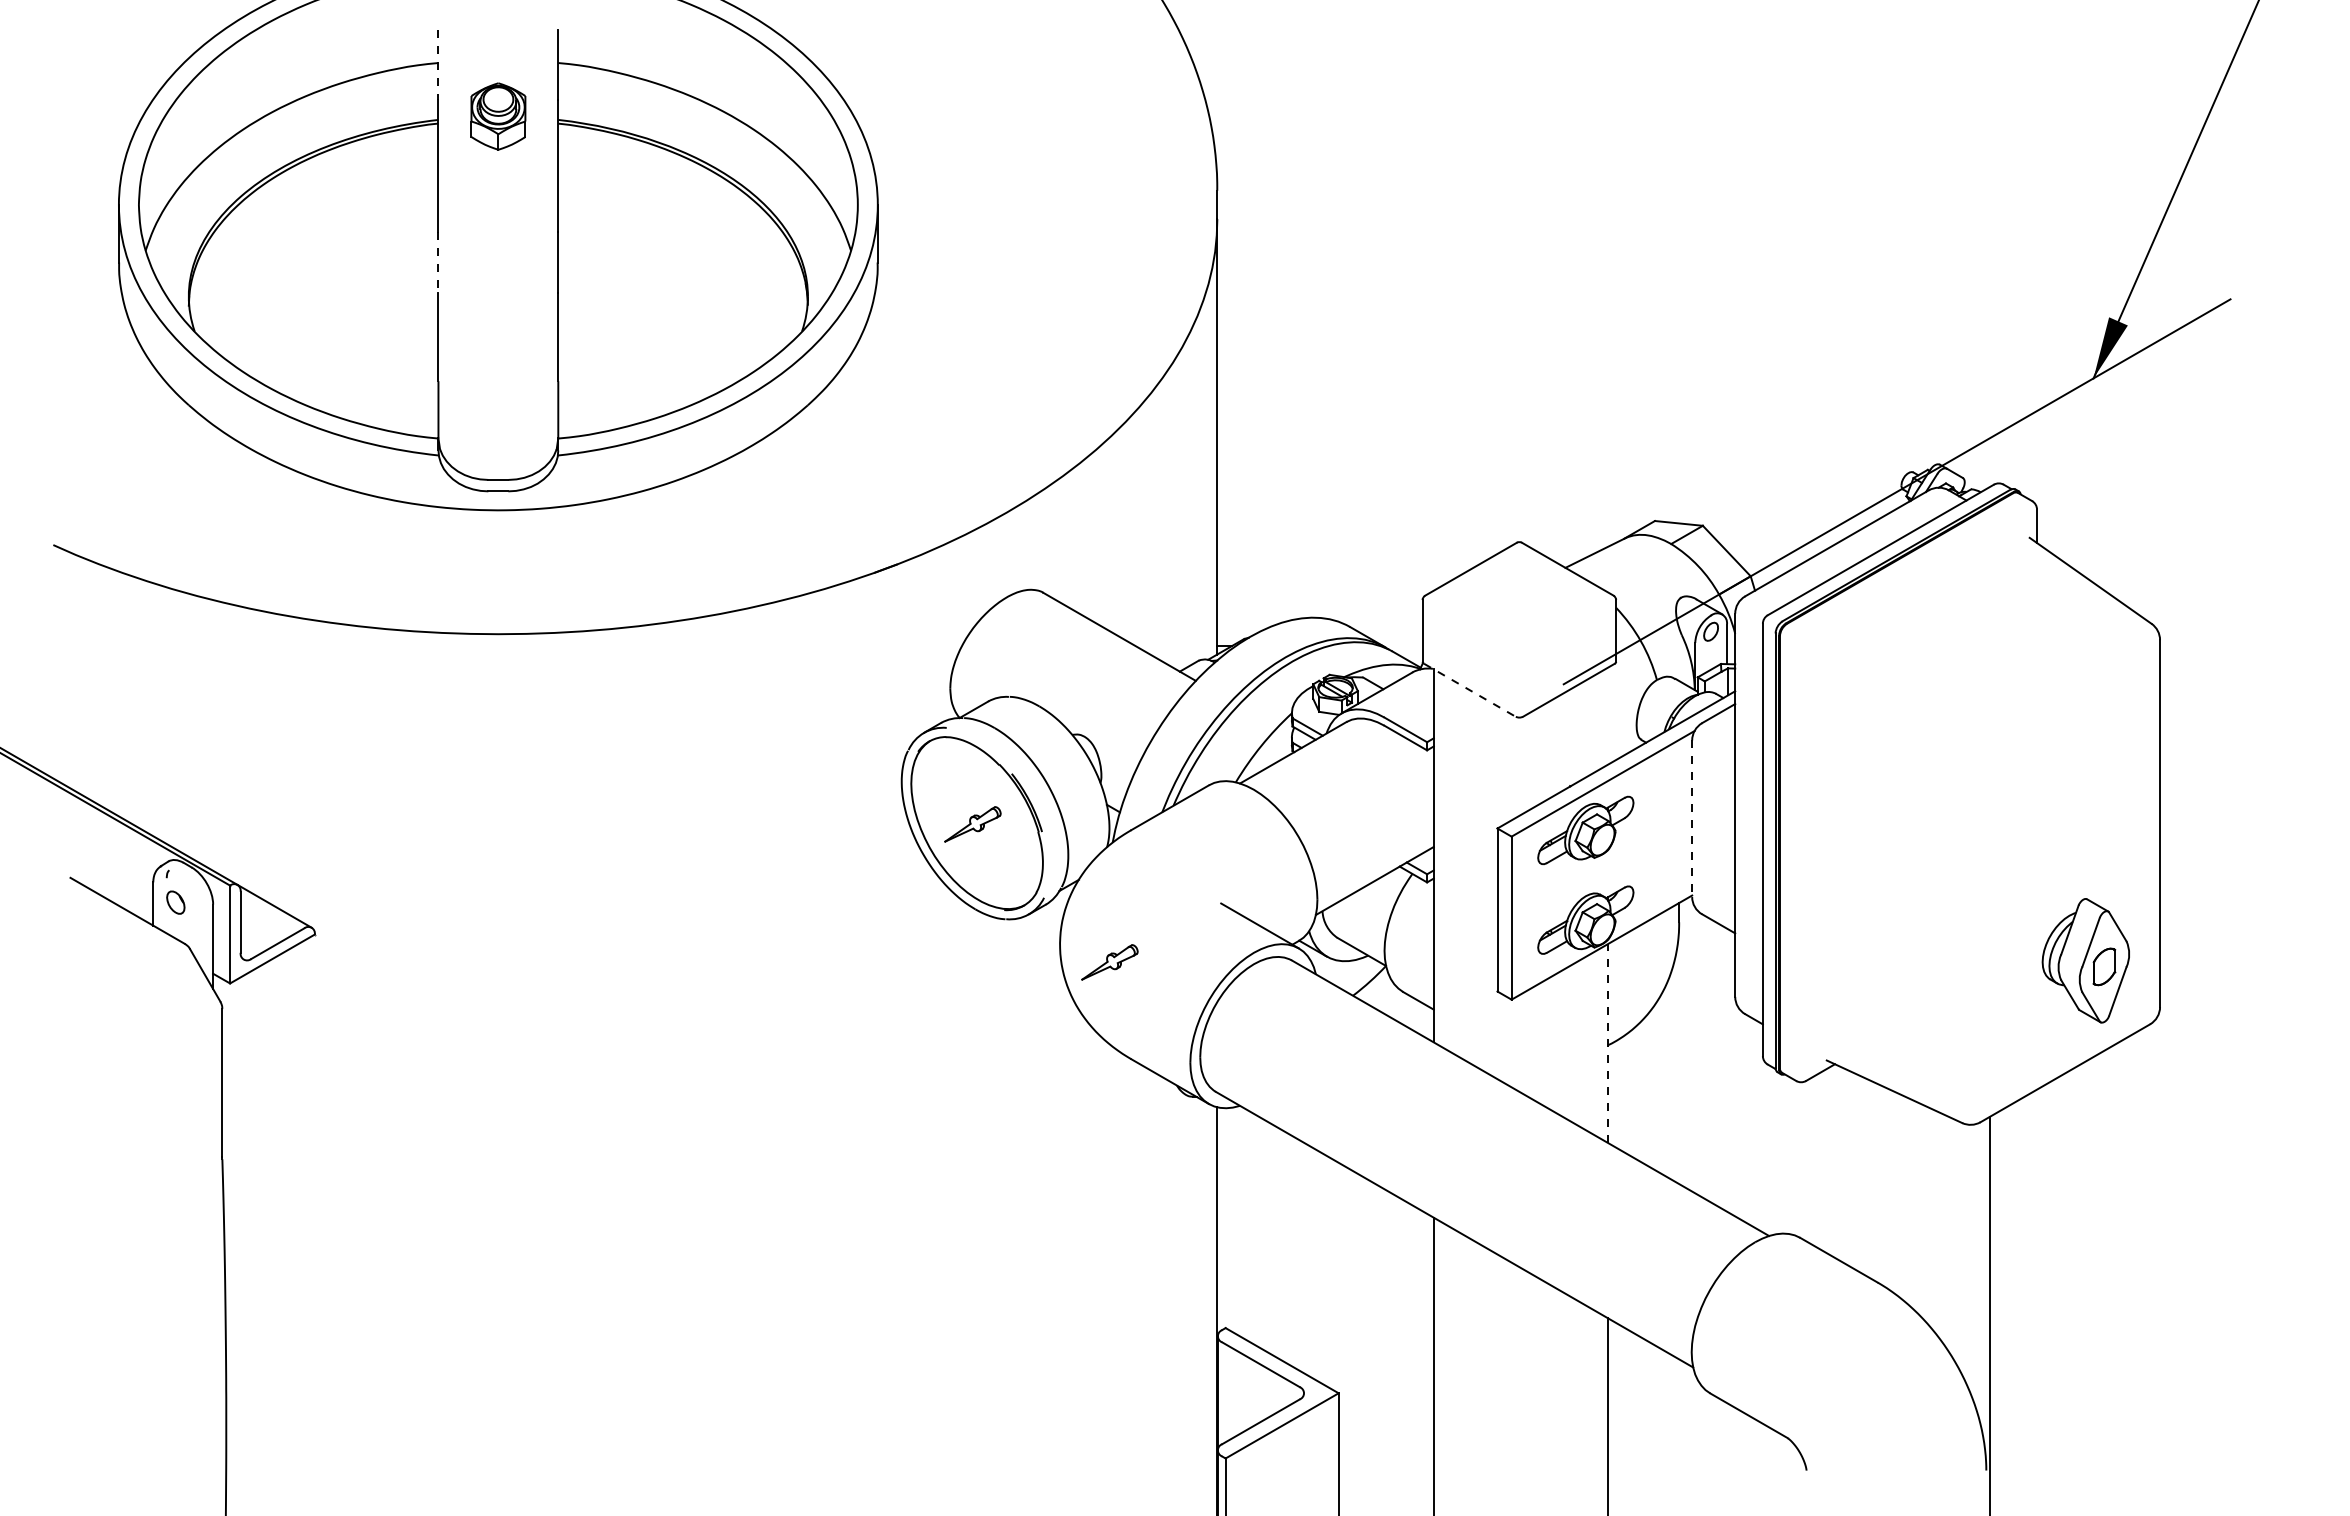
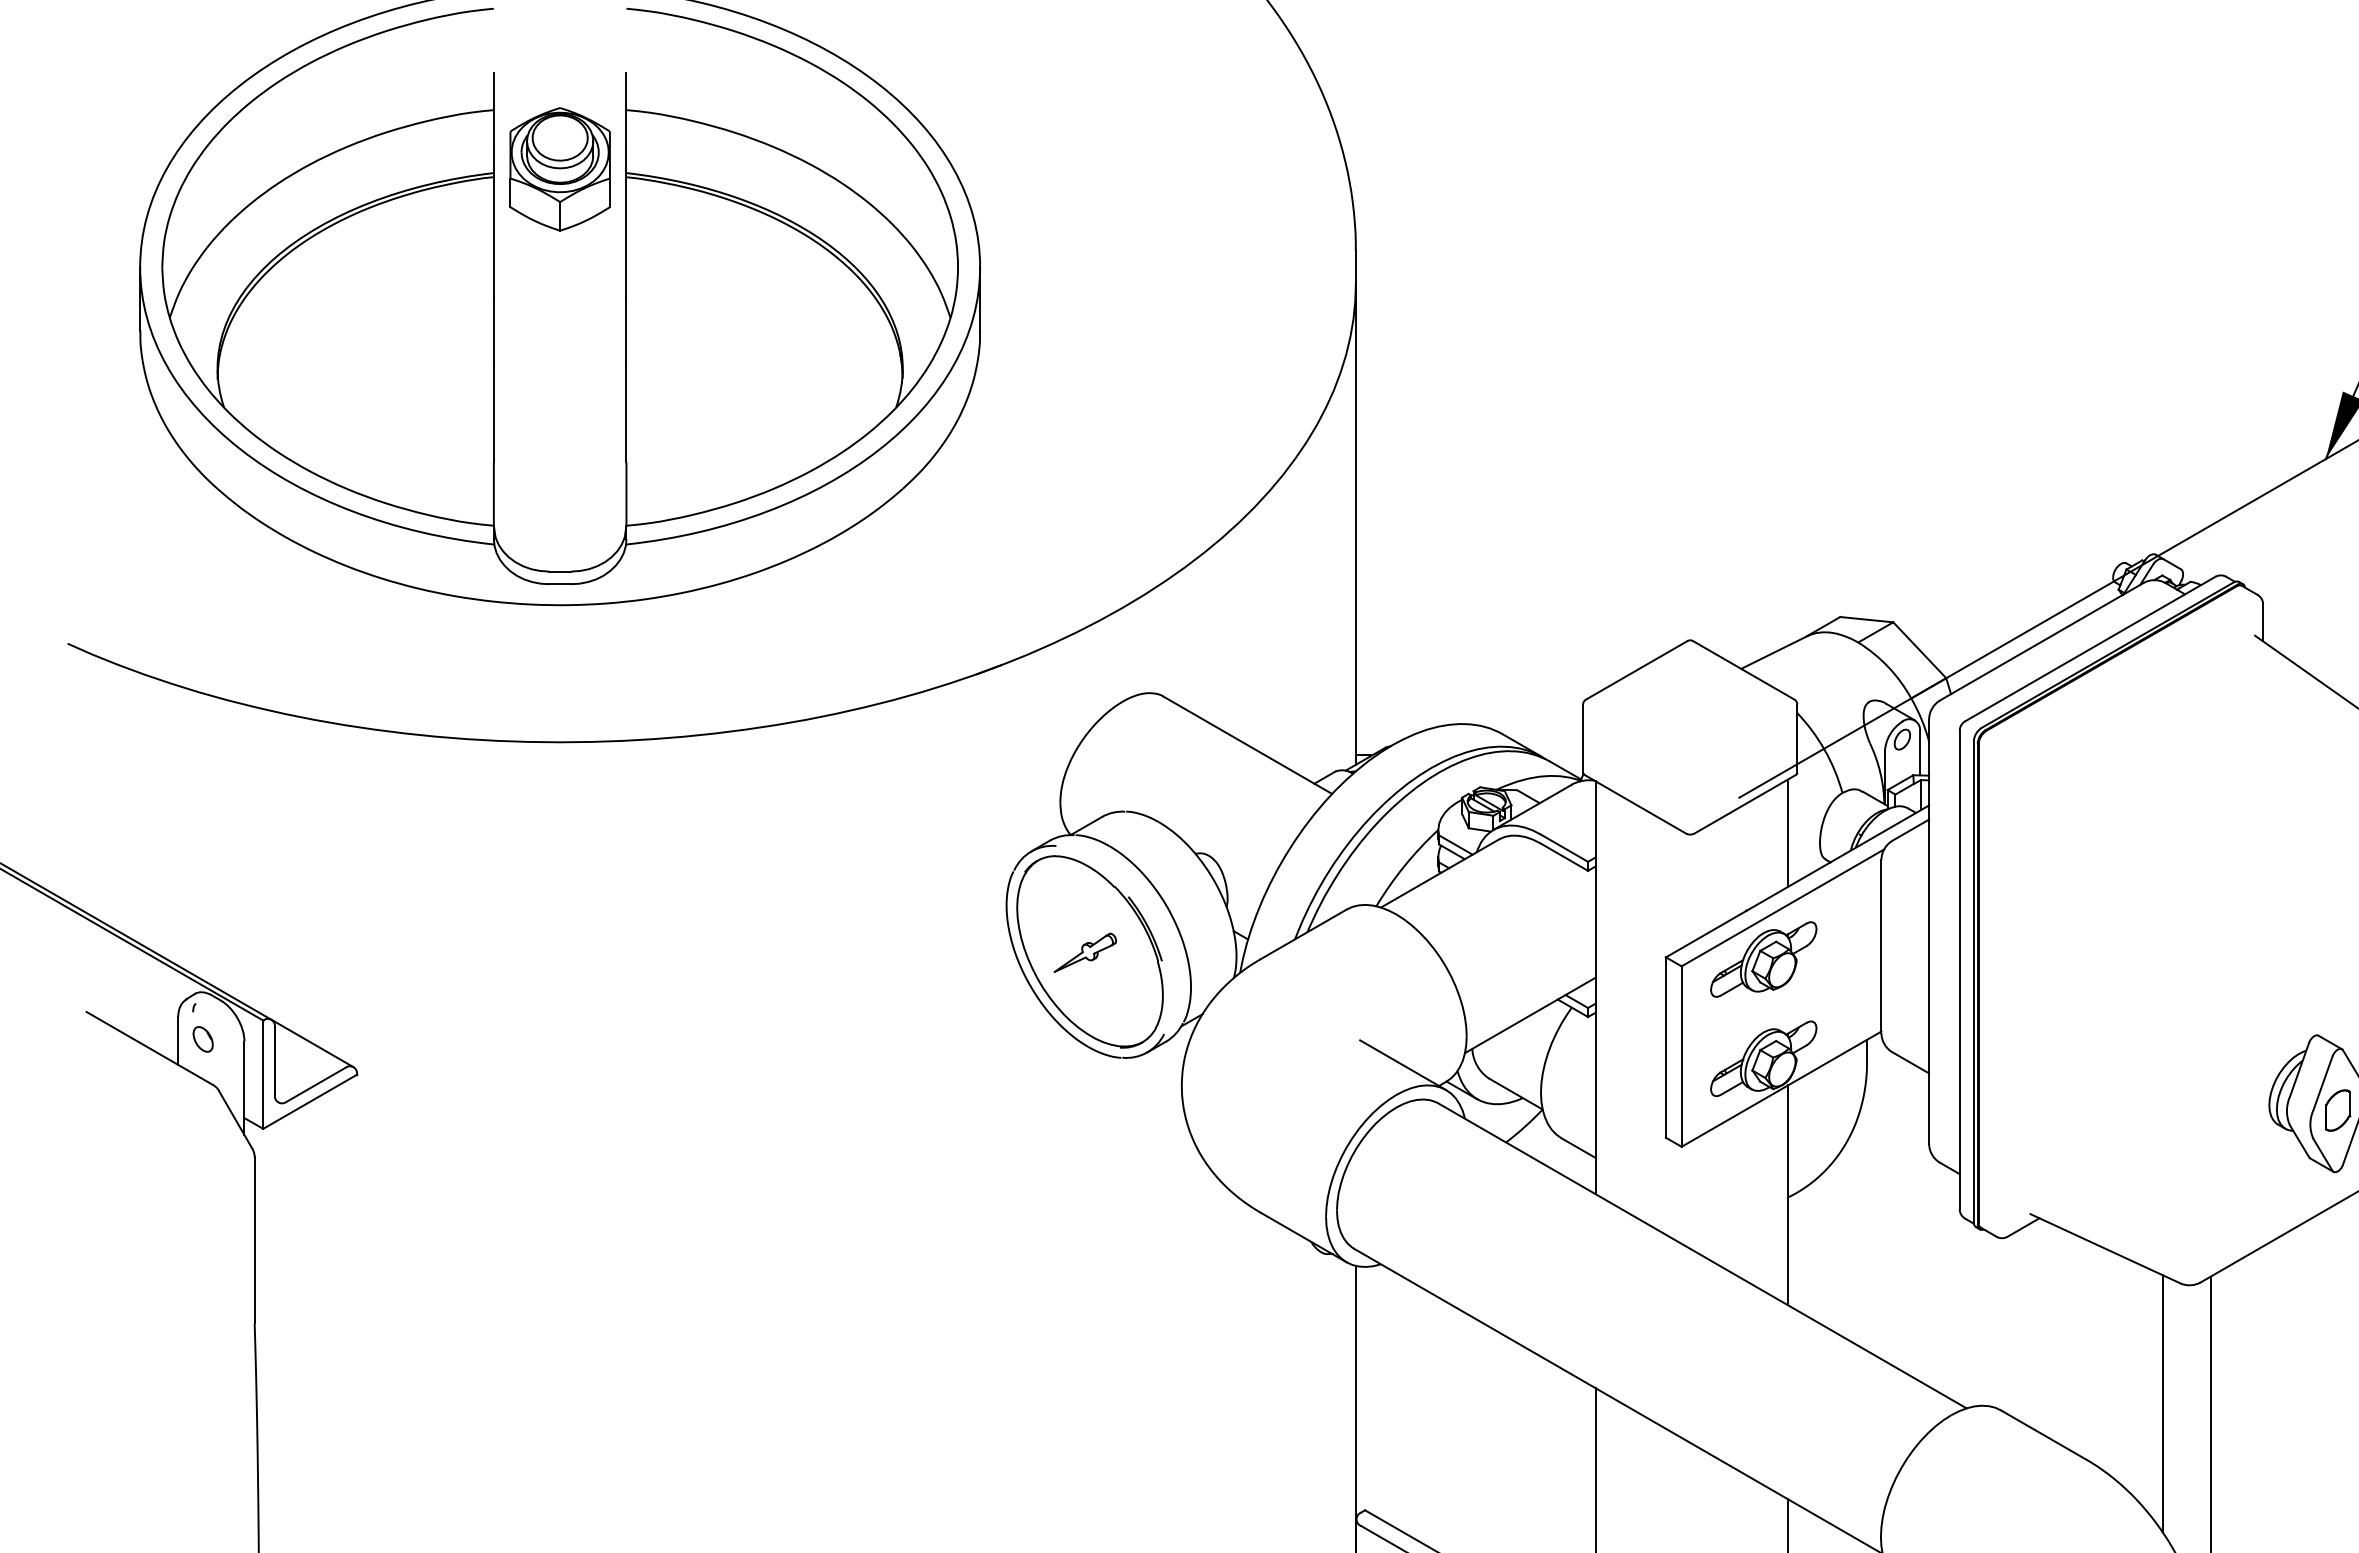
line: (438, 65) -> (493, 112), dashed -> solid
part: (498, 116) -> (560, 169), size x1.67
line: (438, 262) -> (493, 330), dashed -> solid
line: (1470, 690) -> (1636, 804), dashed -> solid
line: (1607, 715) -> (1787, 832), added
line: (1692, 819) -> (1881, 947), dashed -> solid
part: (1109, 962) -> (1236, 1105), removed
line: (1607, 1043) -> (1787, 1195), dashed -> solid
line: (1946, 1231) -> (2162, 1403), added

